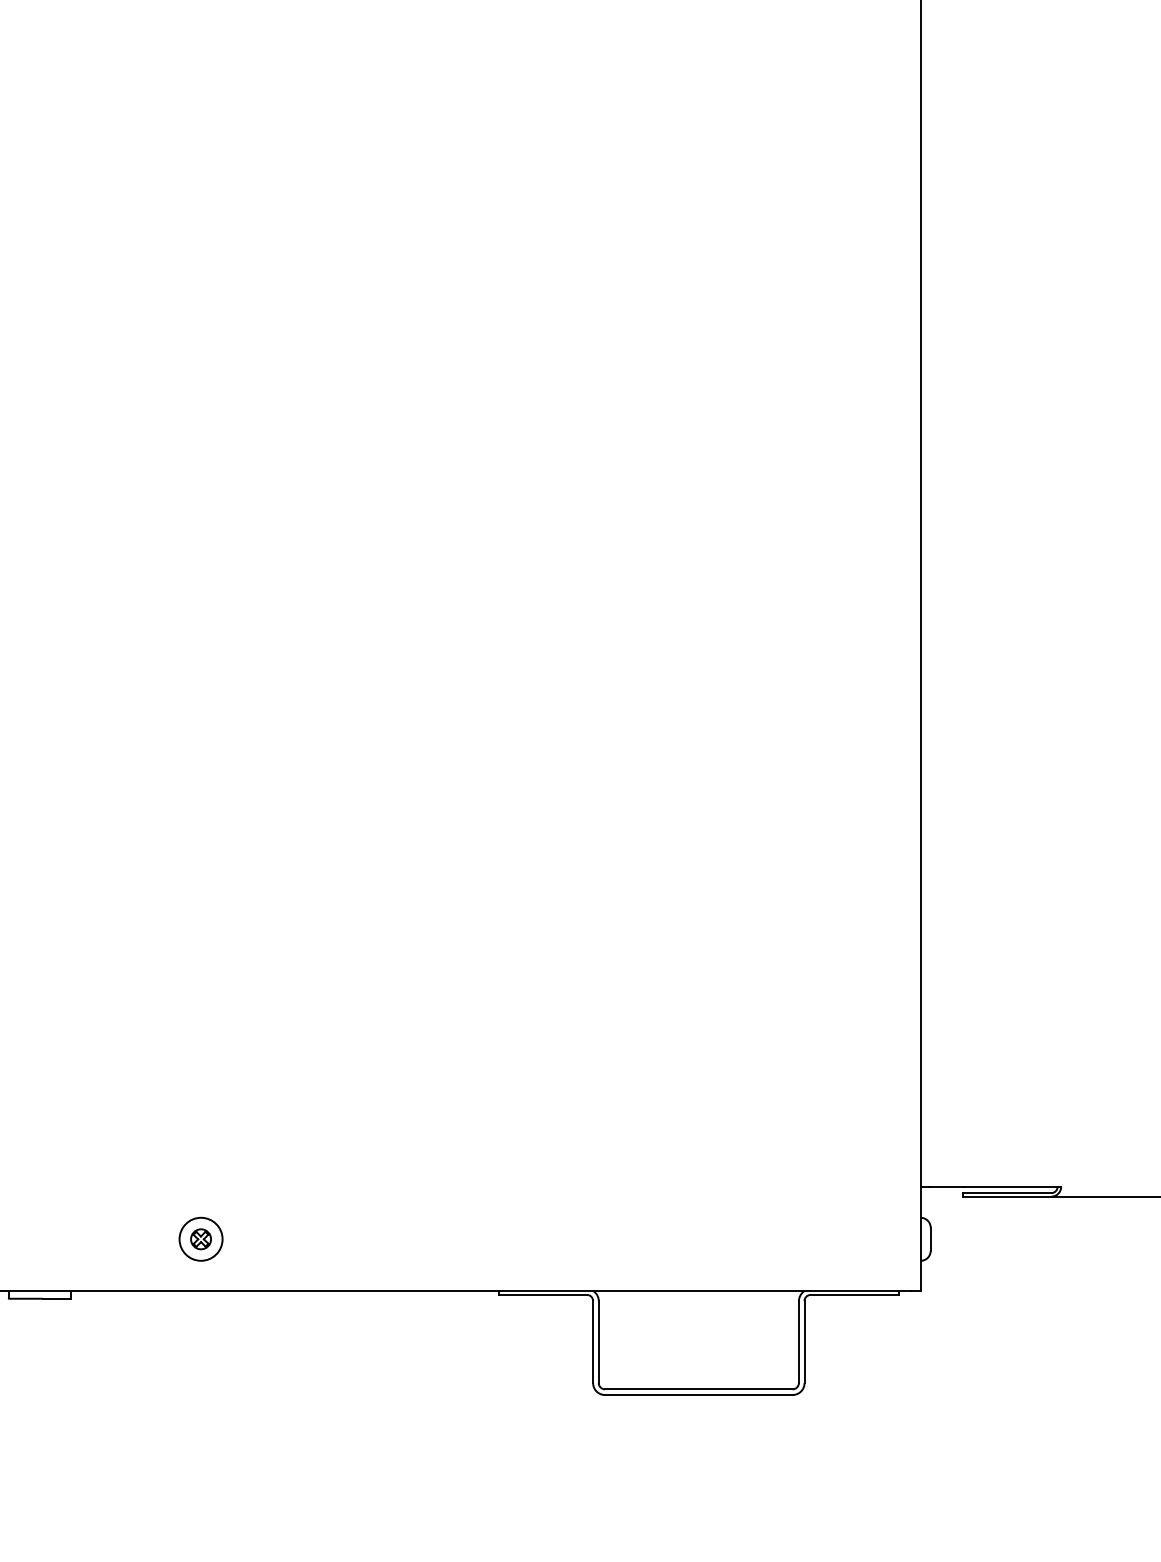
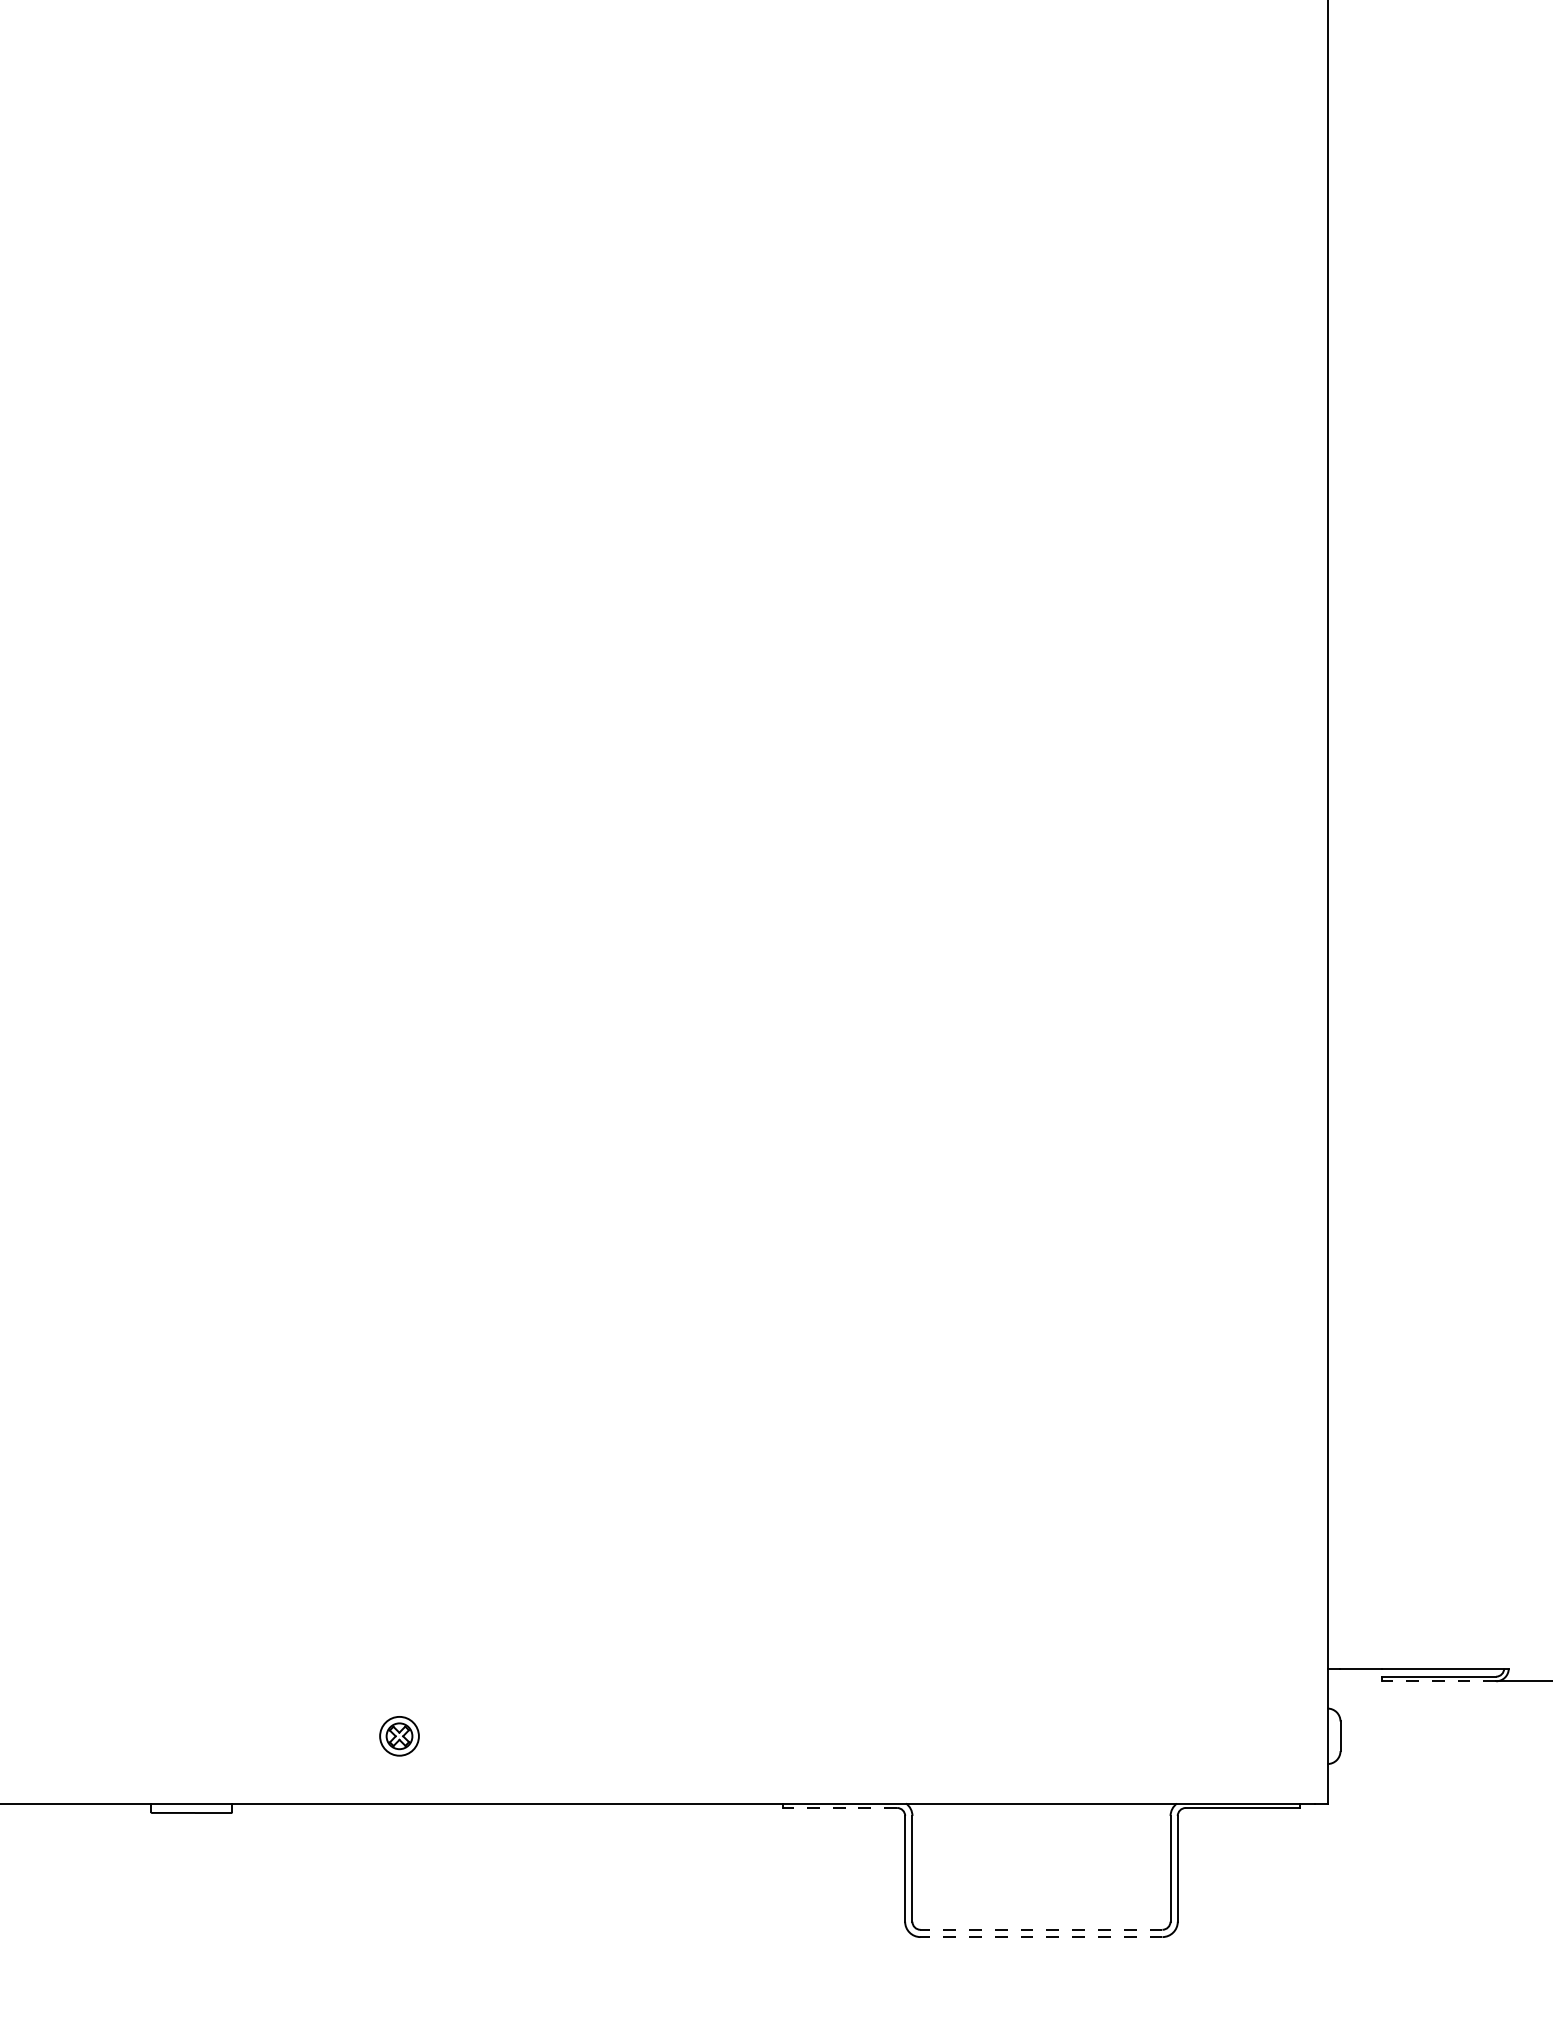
line: (1006, 1196) -> (1438, 1681), solid -> dashed
circle: (201, 1239) -> (399, 1736), size x0.7
line: (543, 1295) -> (840, 1808), solid -> dashed
line: (698, 1389) -> (1041, 1929), solid -> dashed
line: (698, 1395) -> (1041, 1937), solid -> dashed

